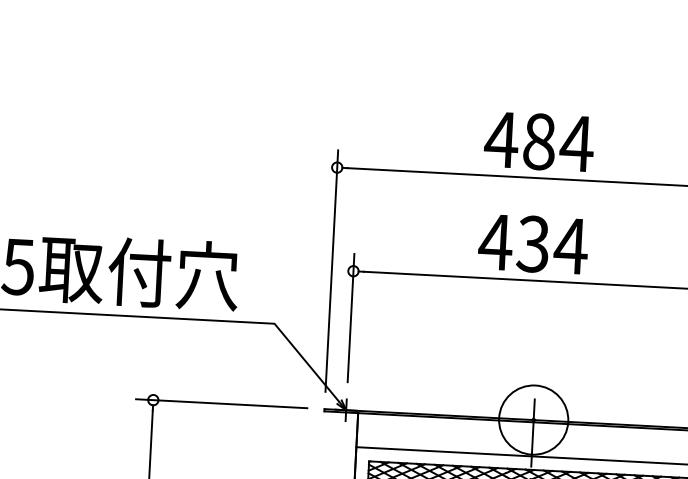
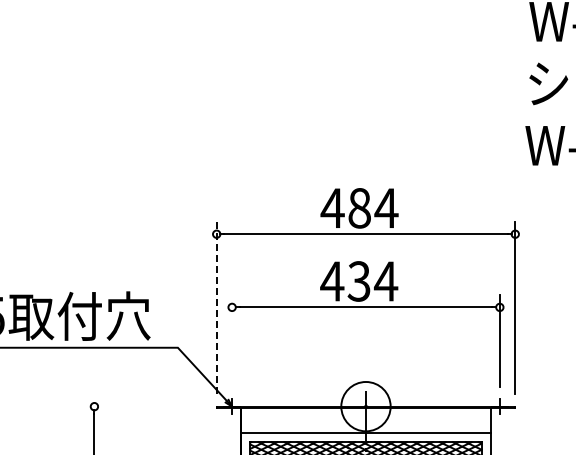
line: (331, 270) -> (216, 307), solid -> dashed
line: (351, 317) -> (232, 340), removed
line: (222, 403) -> (143, 406), removed

